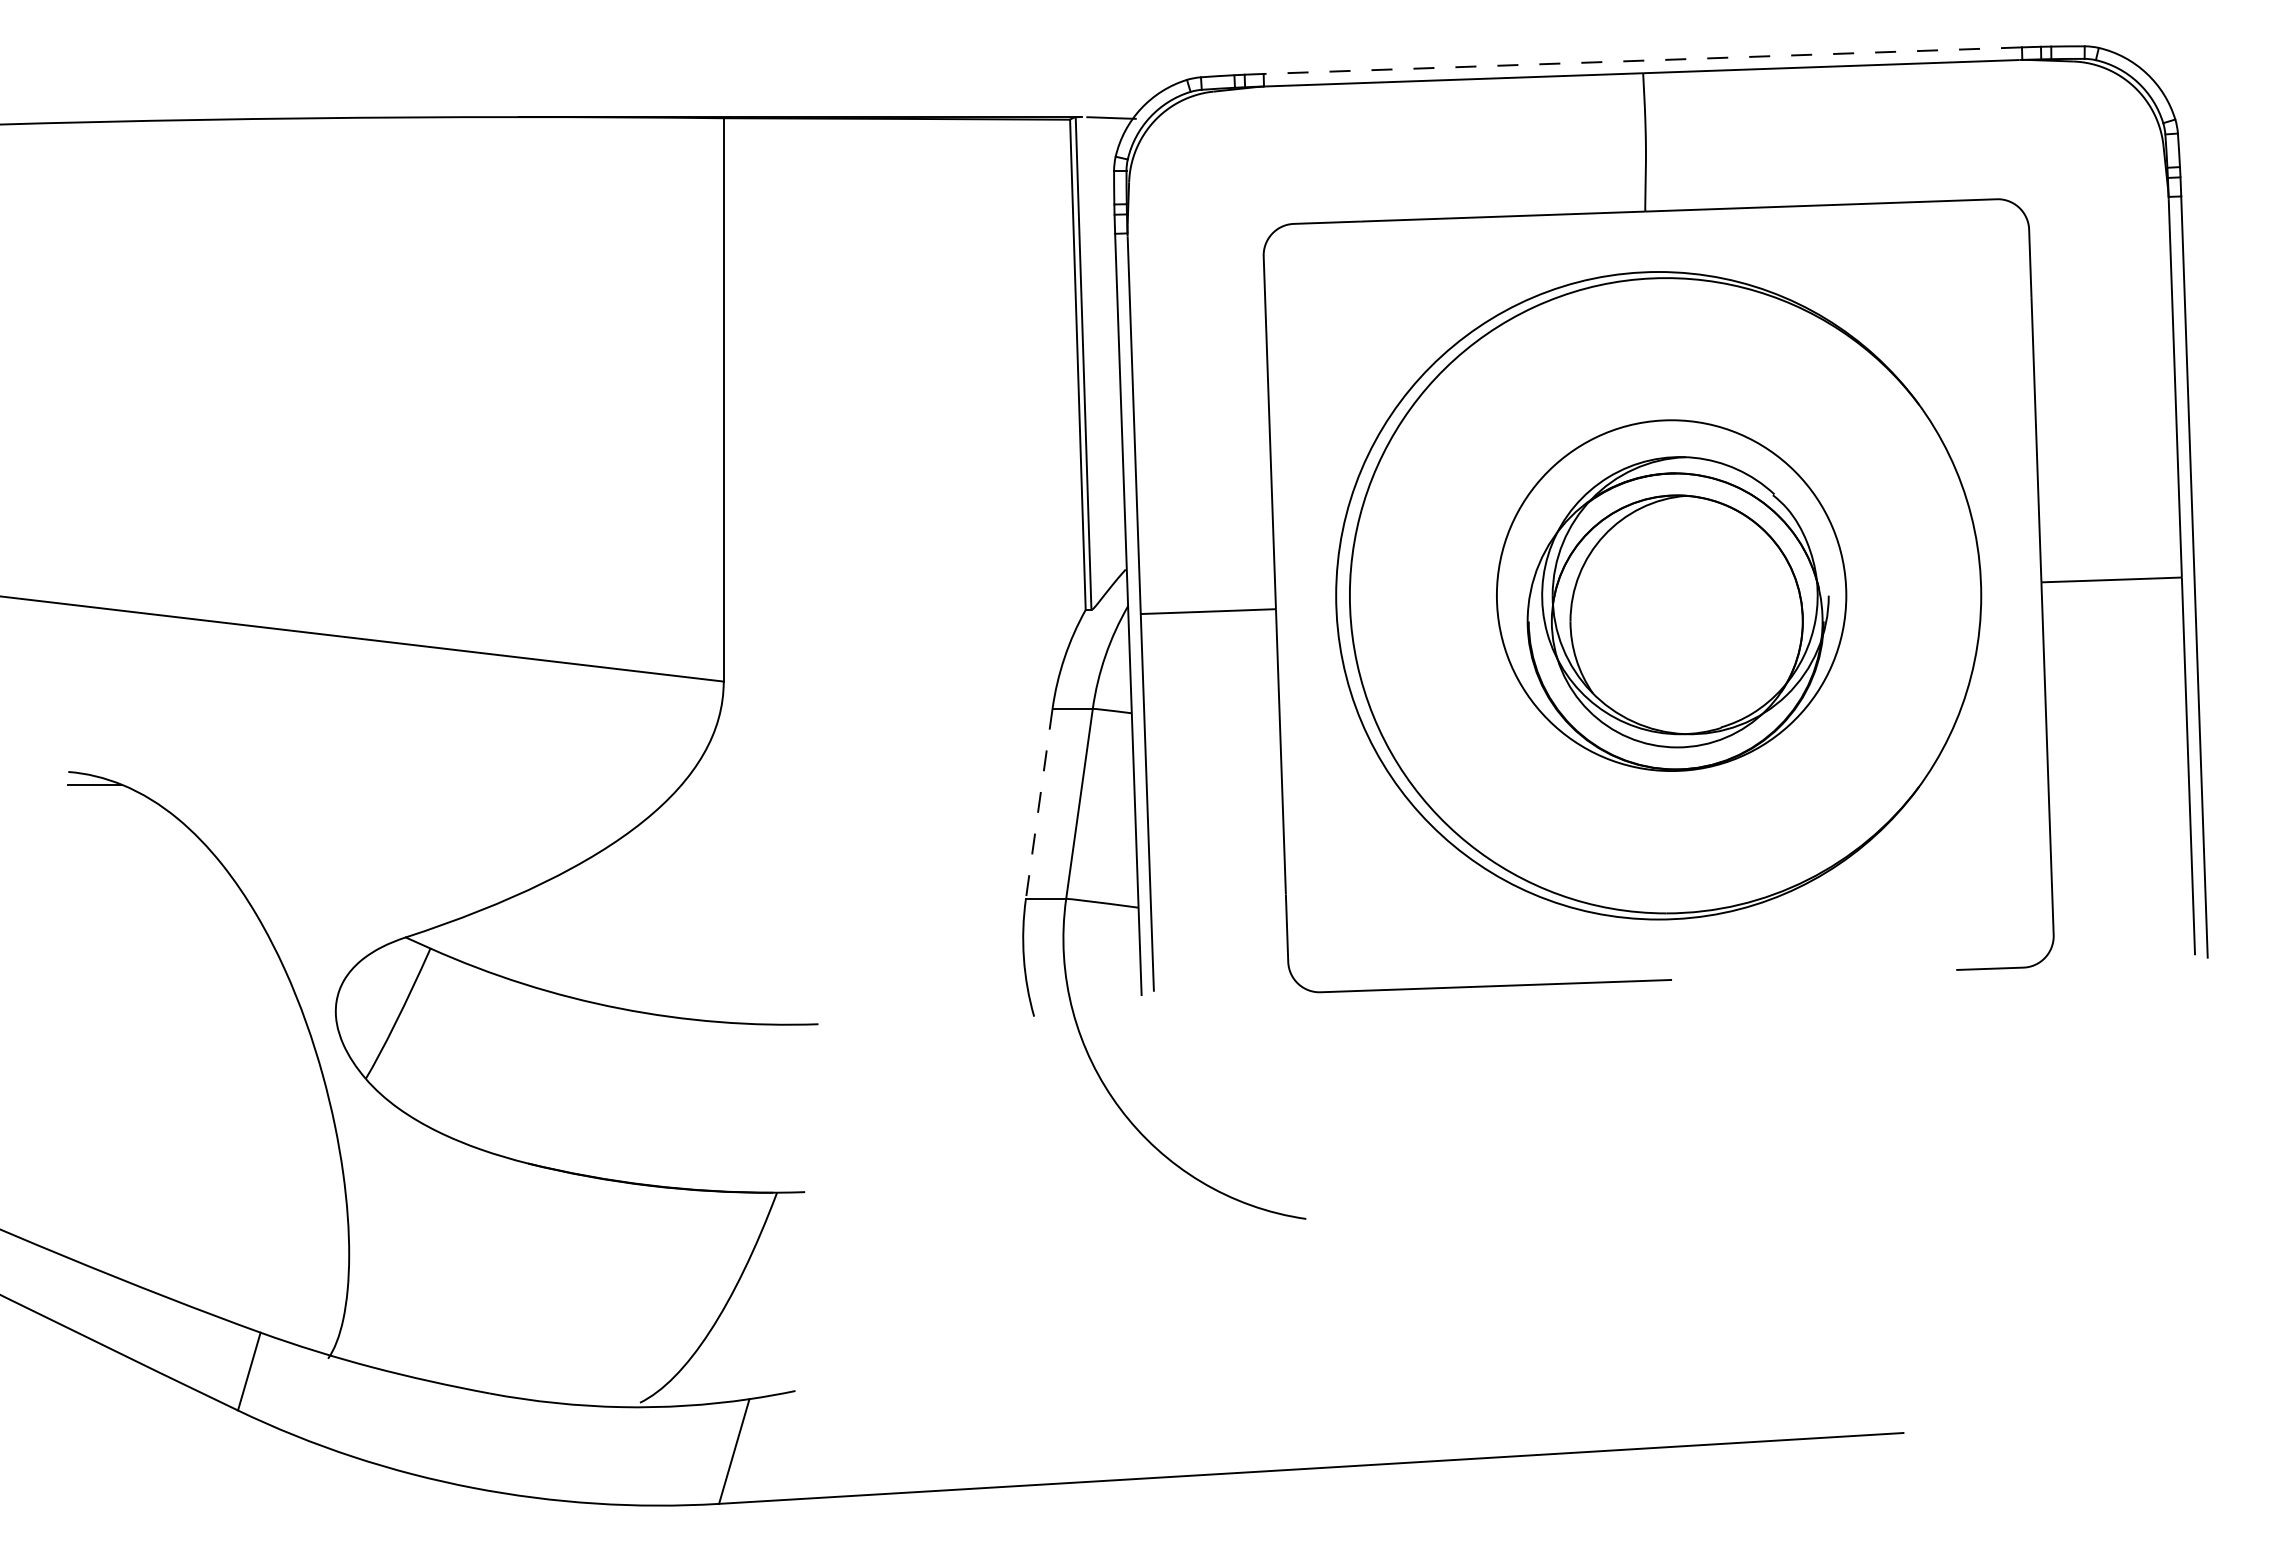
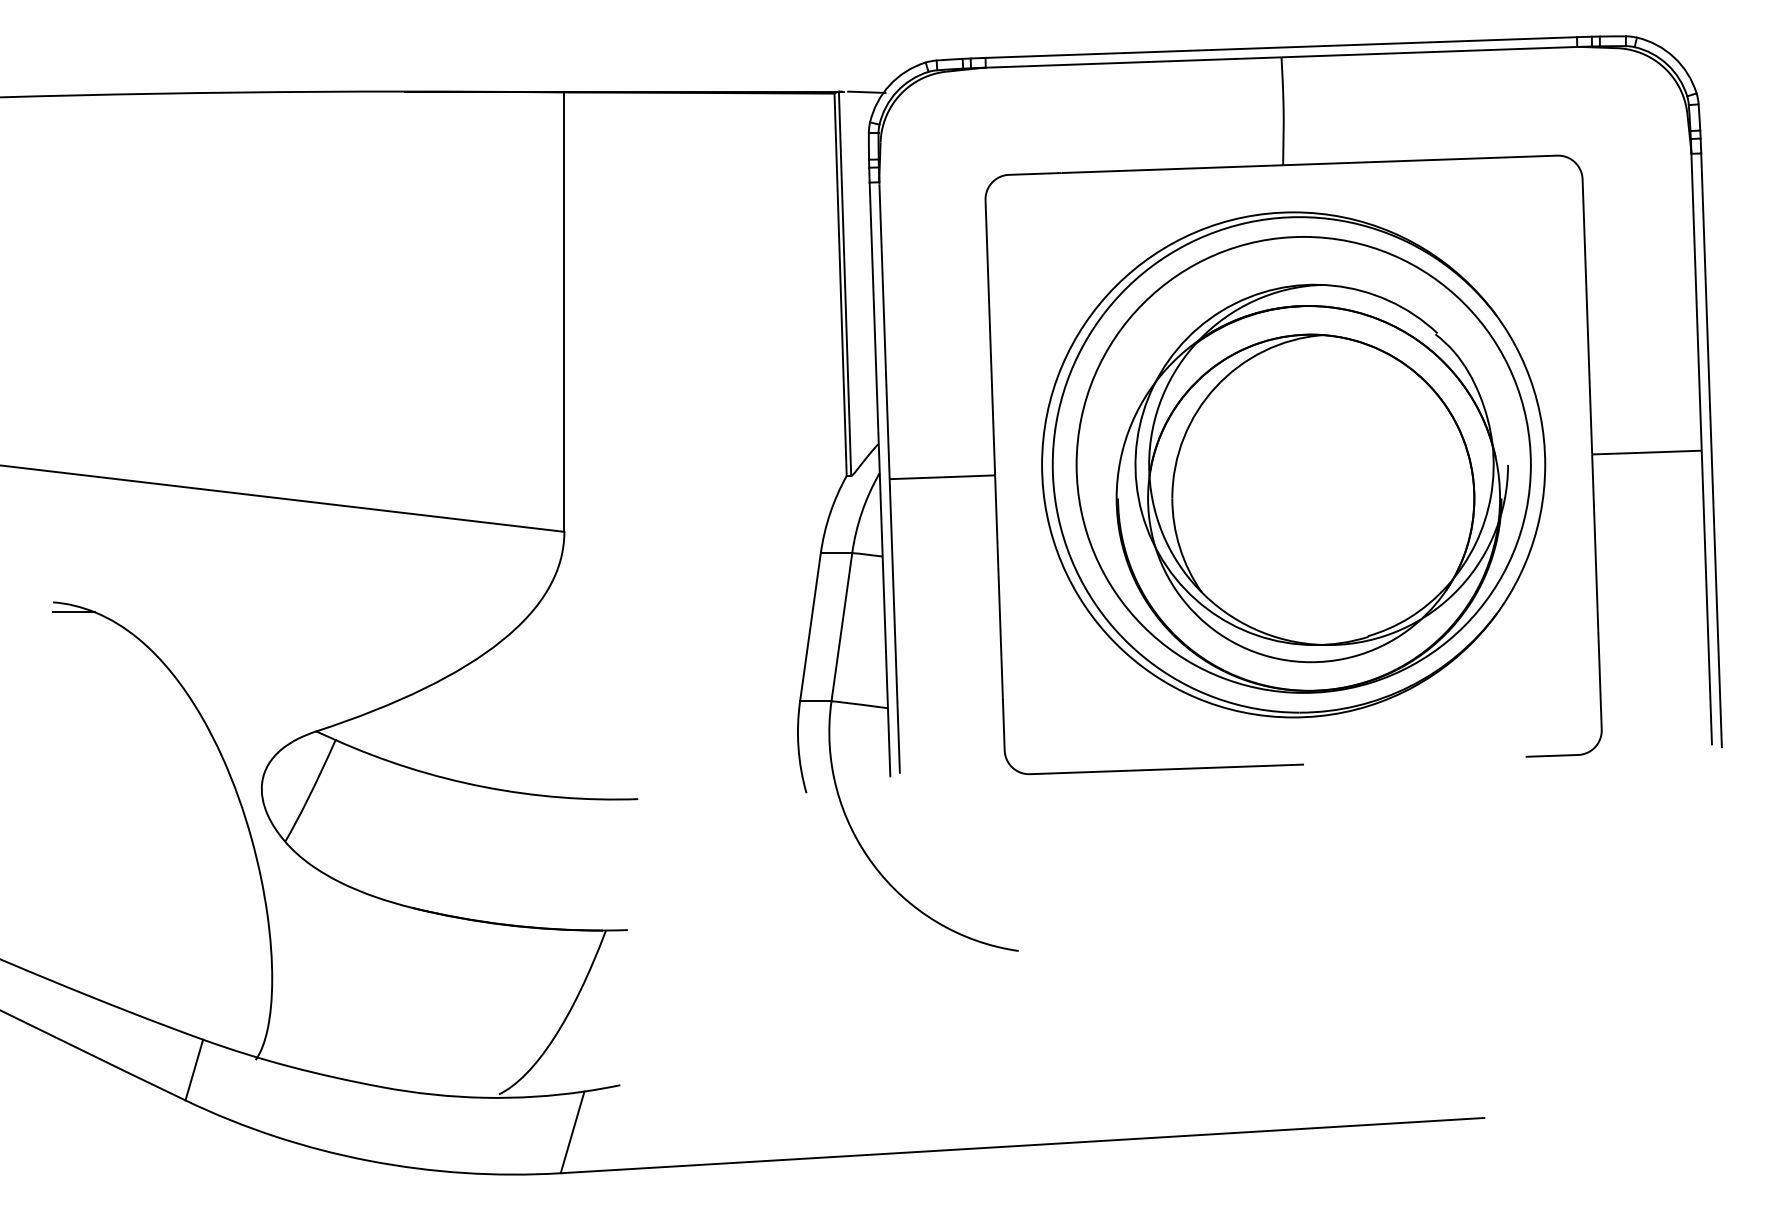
line: (1642, 60) -> (1281, 47), dashed -> solid
part: (1671, 595) -> (1303, 464), size x1.67
line: (1039, 803) -> (810, 626), dashed -> solid

